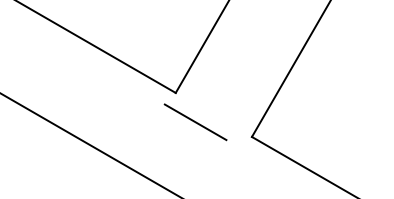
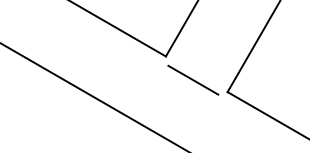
line: (195, 122) -> (193, 80), moved

